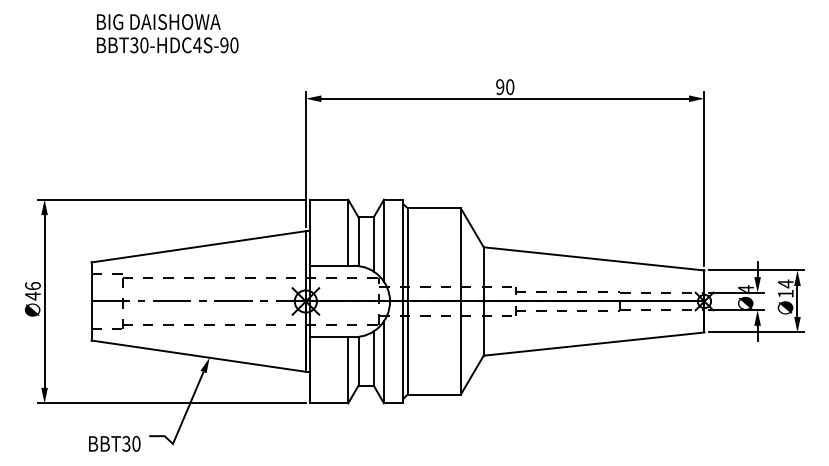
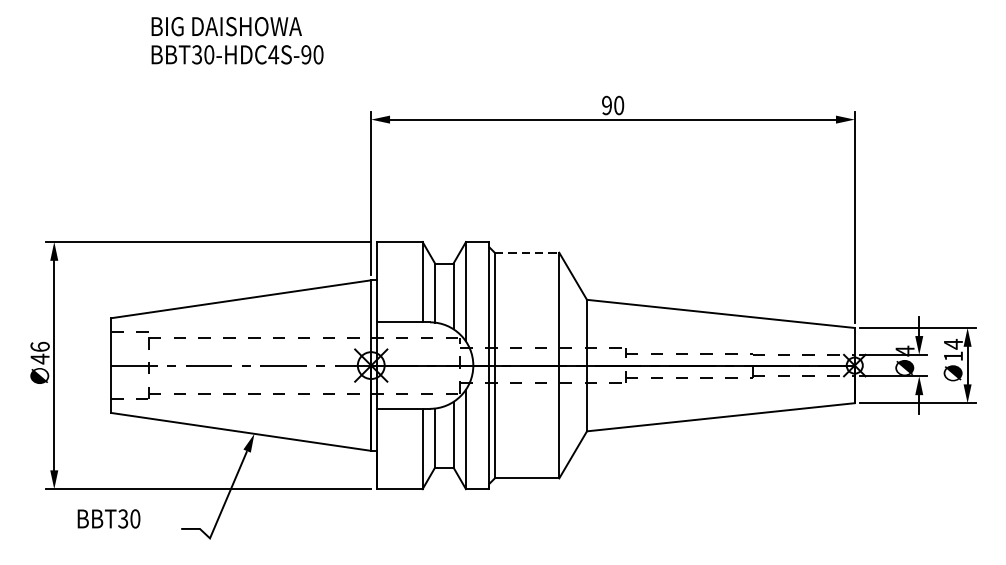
text: (167, 33) -> (237, 40), moved
line: (434, 208) -> (527, 252), solid -> dashed
text: (114, 443) -> (108, 518), moved

